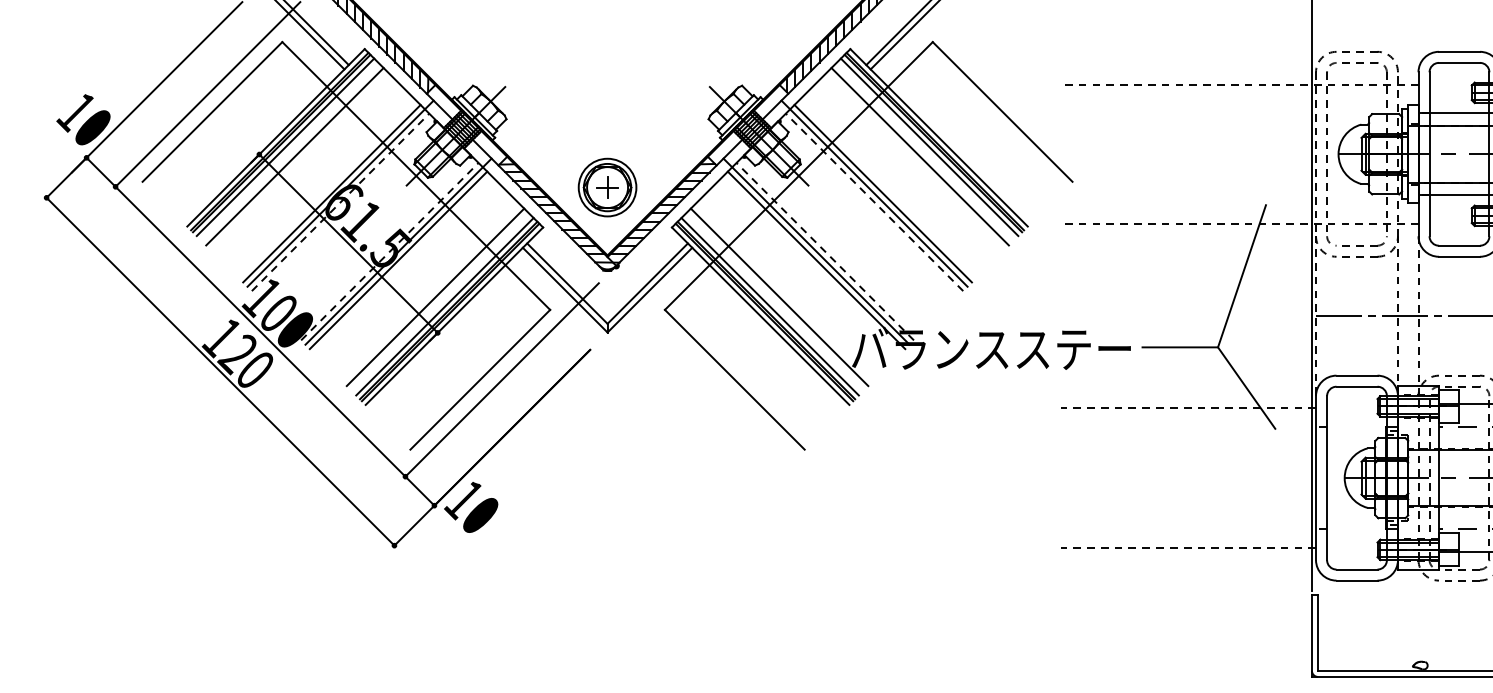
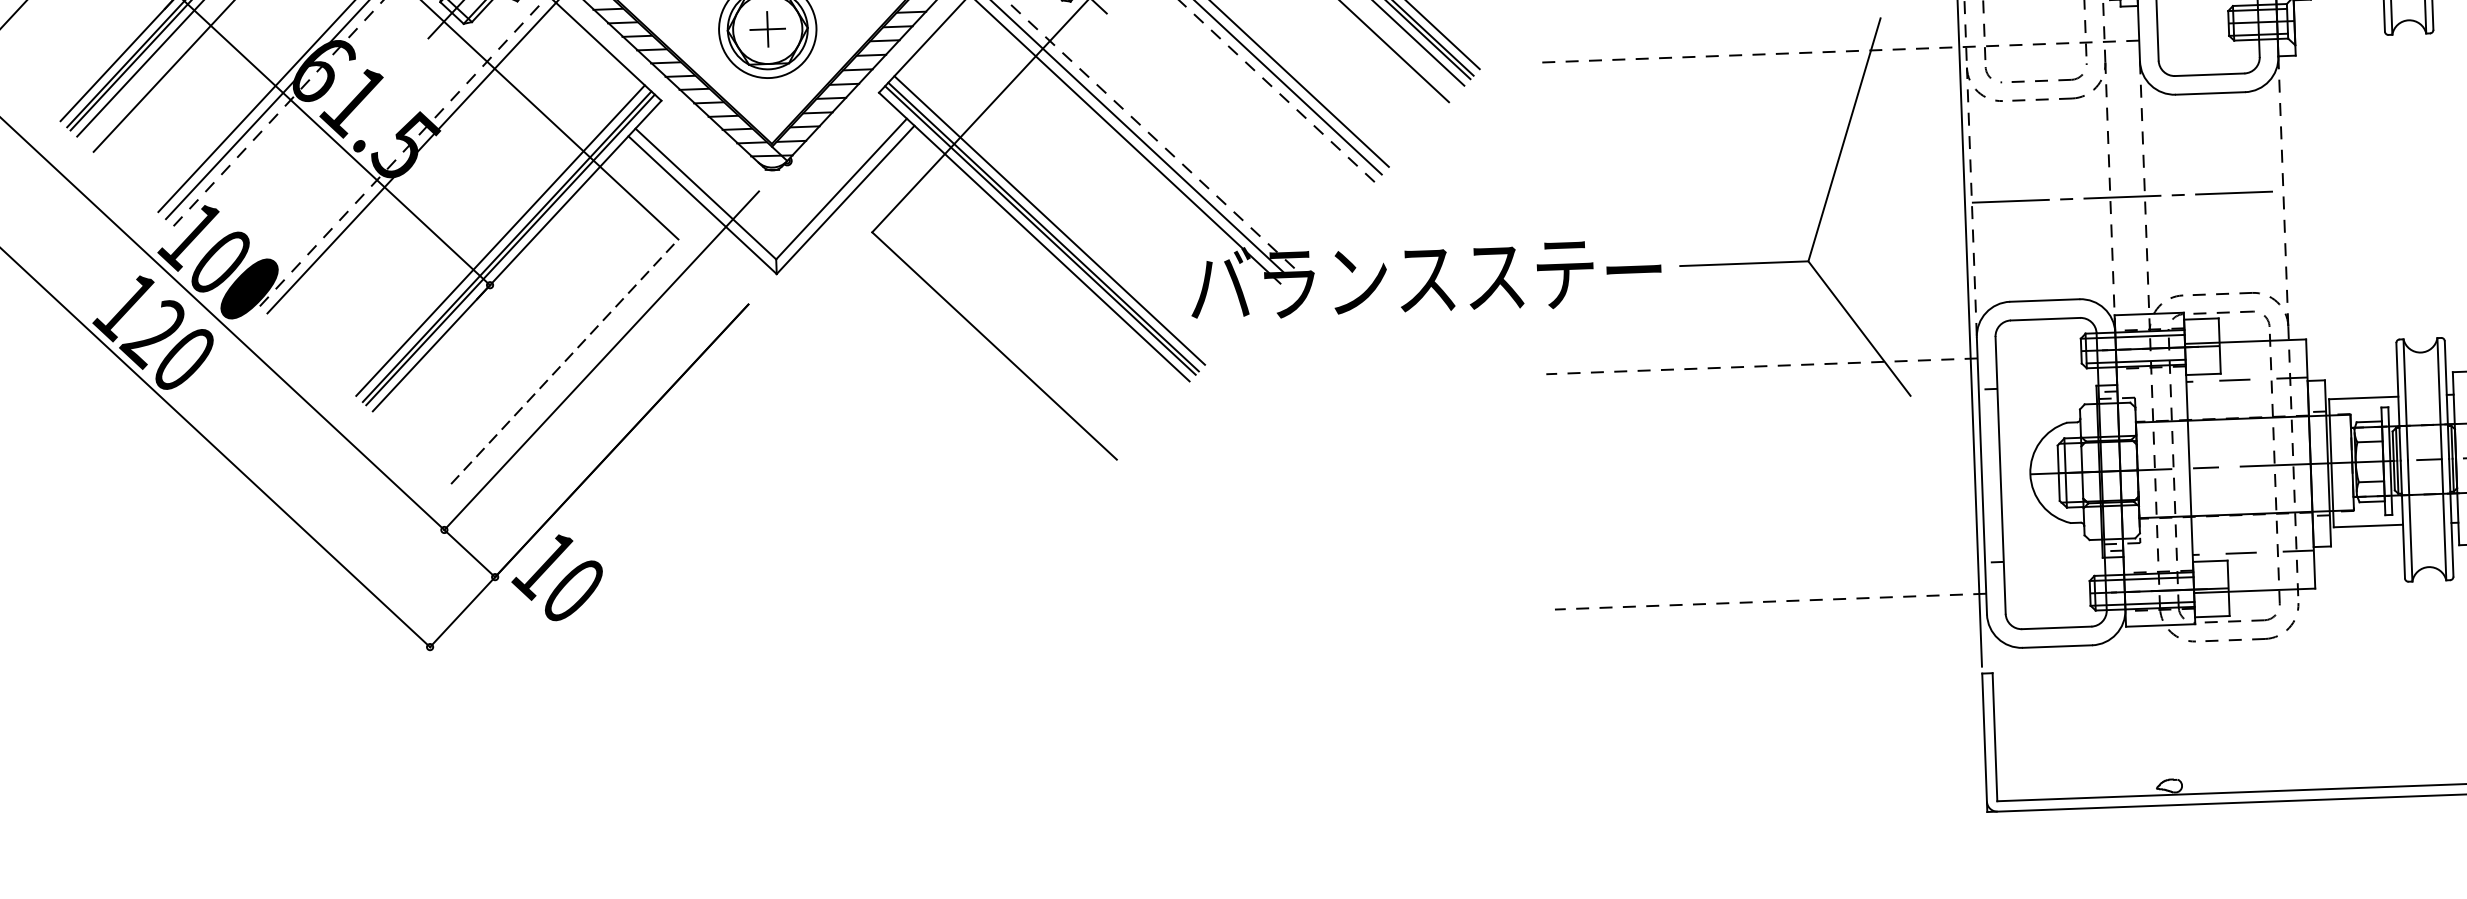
line: (398, 260) -> (419, 165), removed
line: (435, 297) -> (484, 225), removed
line: (779, 297) -> (1064, 204), removed
line: (480, 379) -> (565, 361), solid -> dashed

